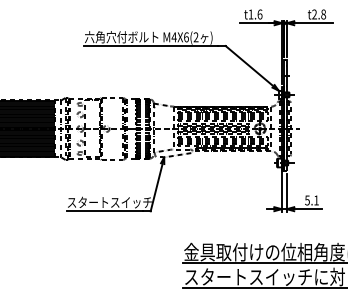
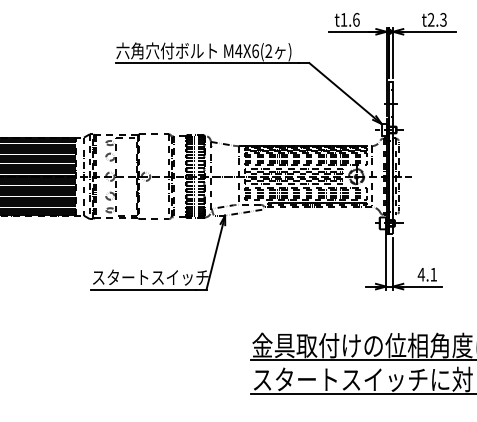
text: (323, 14) -> (443, 19), t2.8 -> t2.3
text: (307, 200) -> (421, 274), 5.1 -> 4.1

